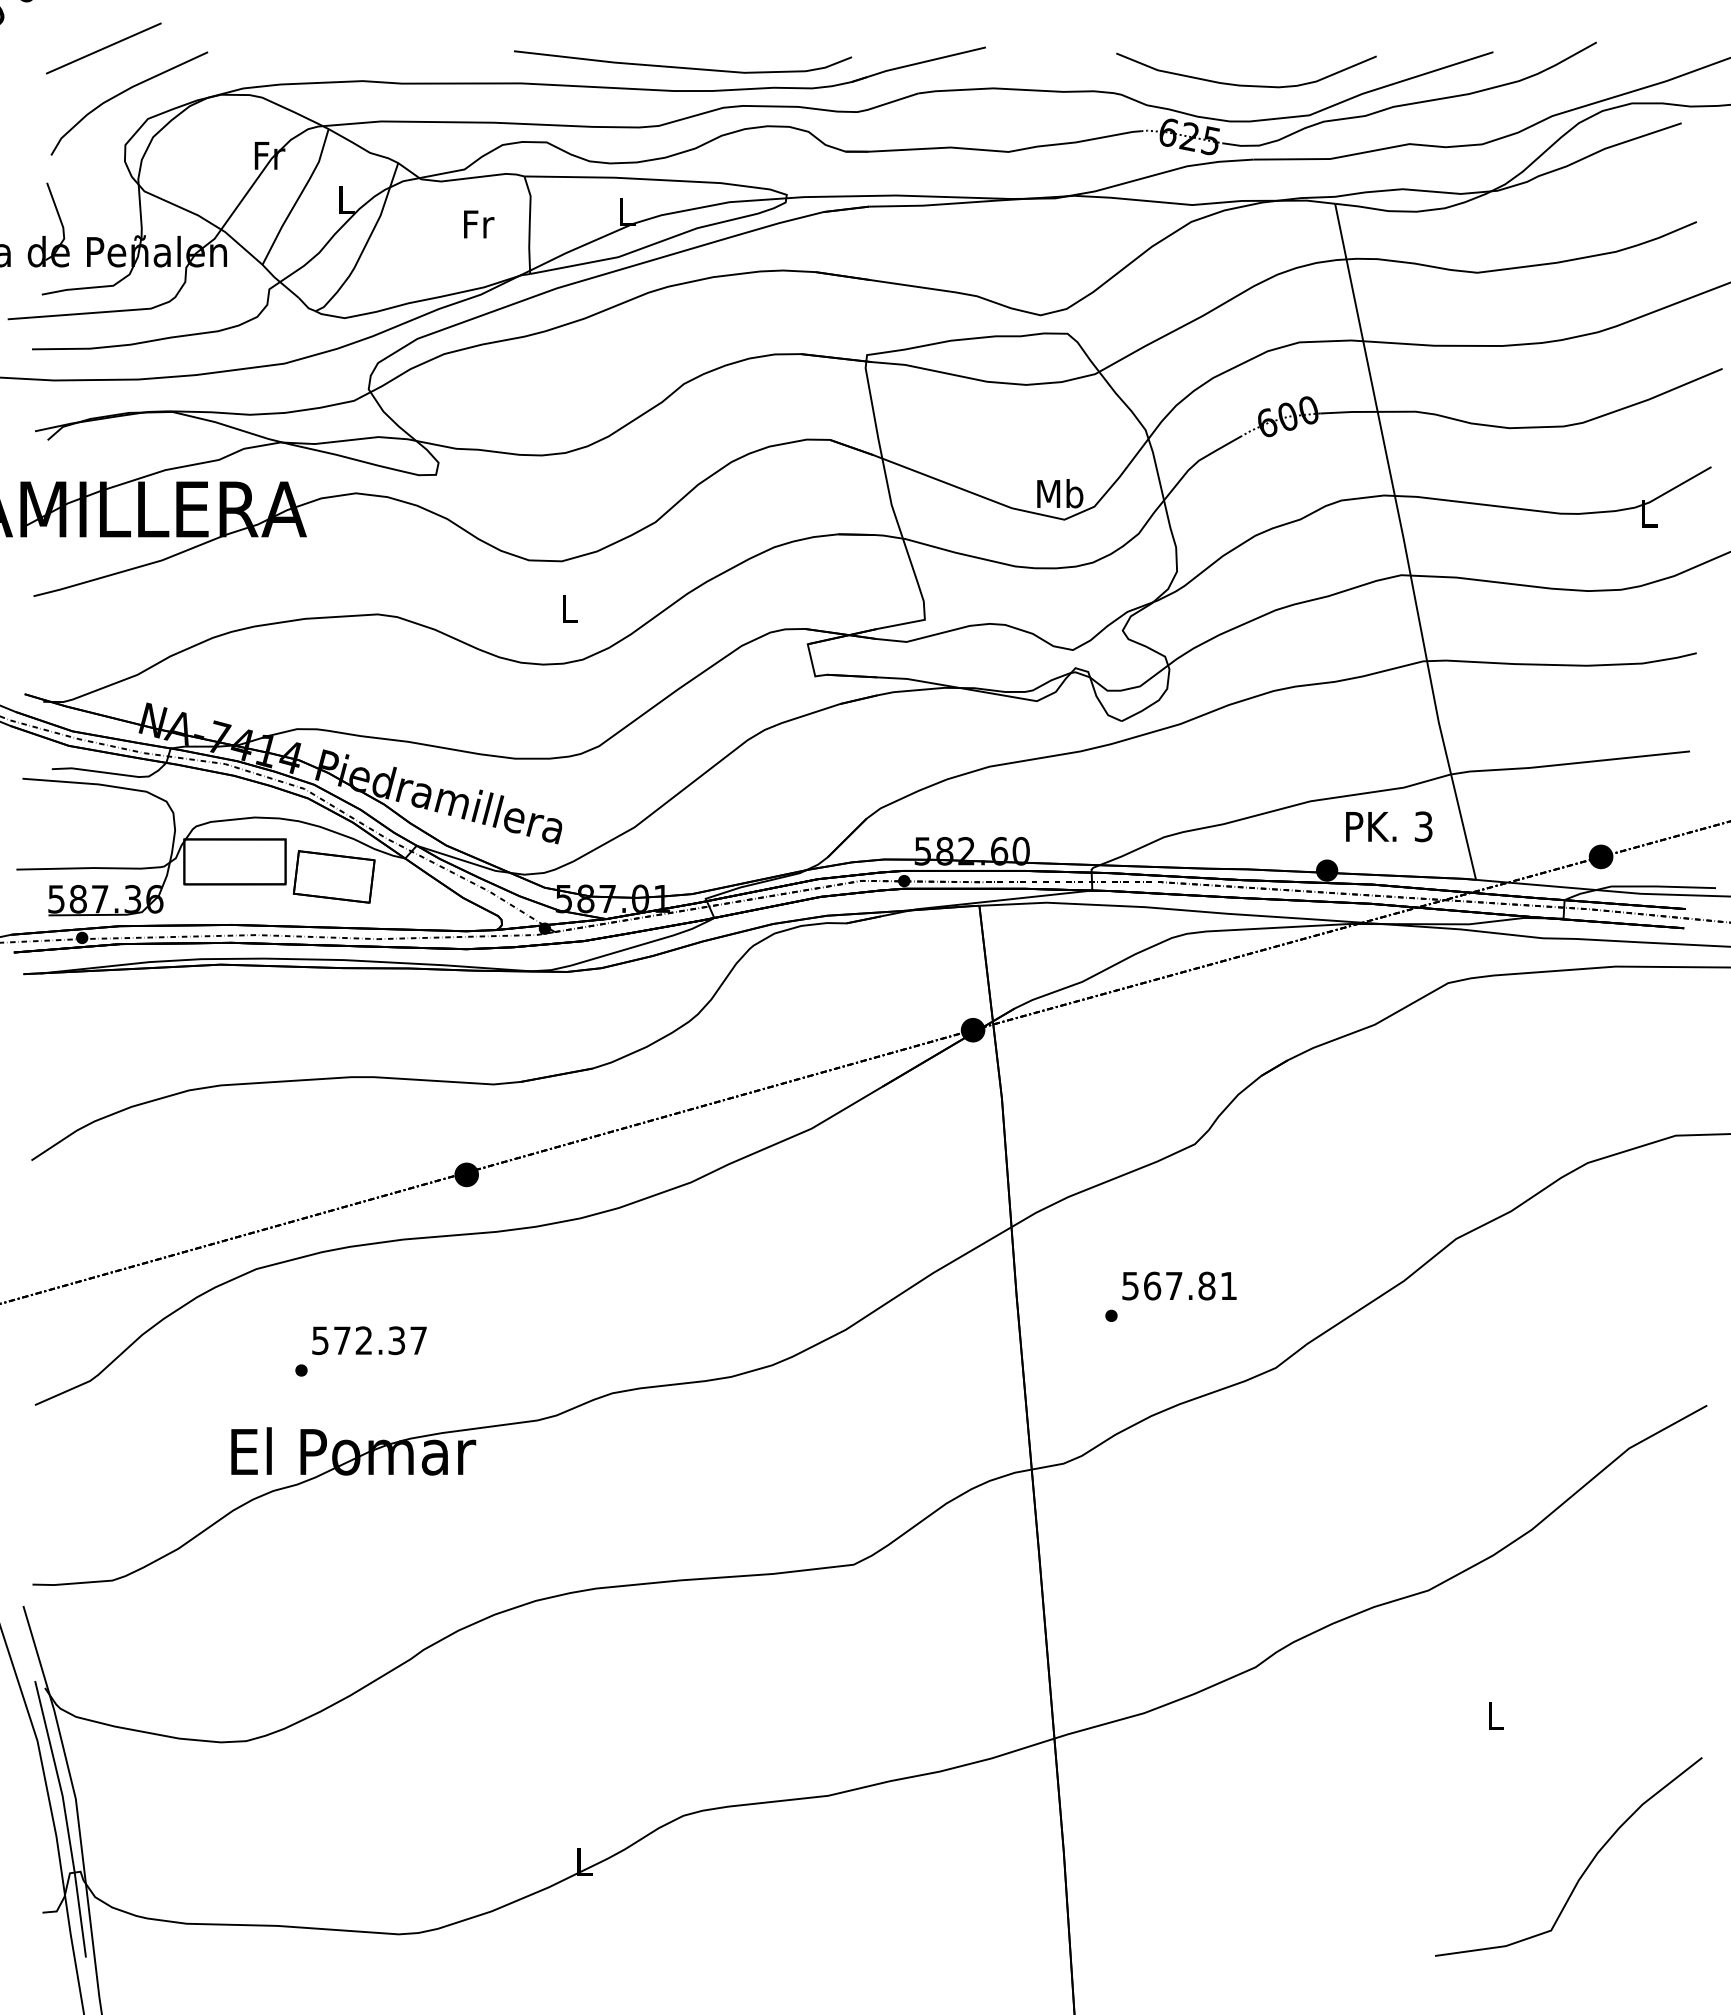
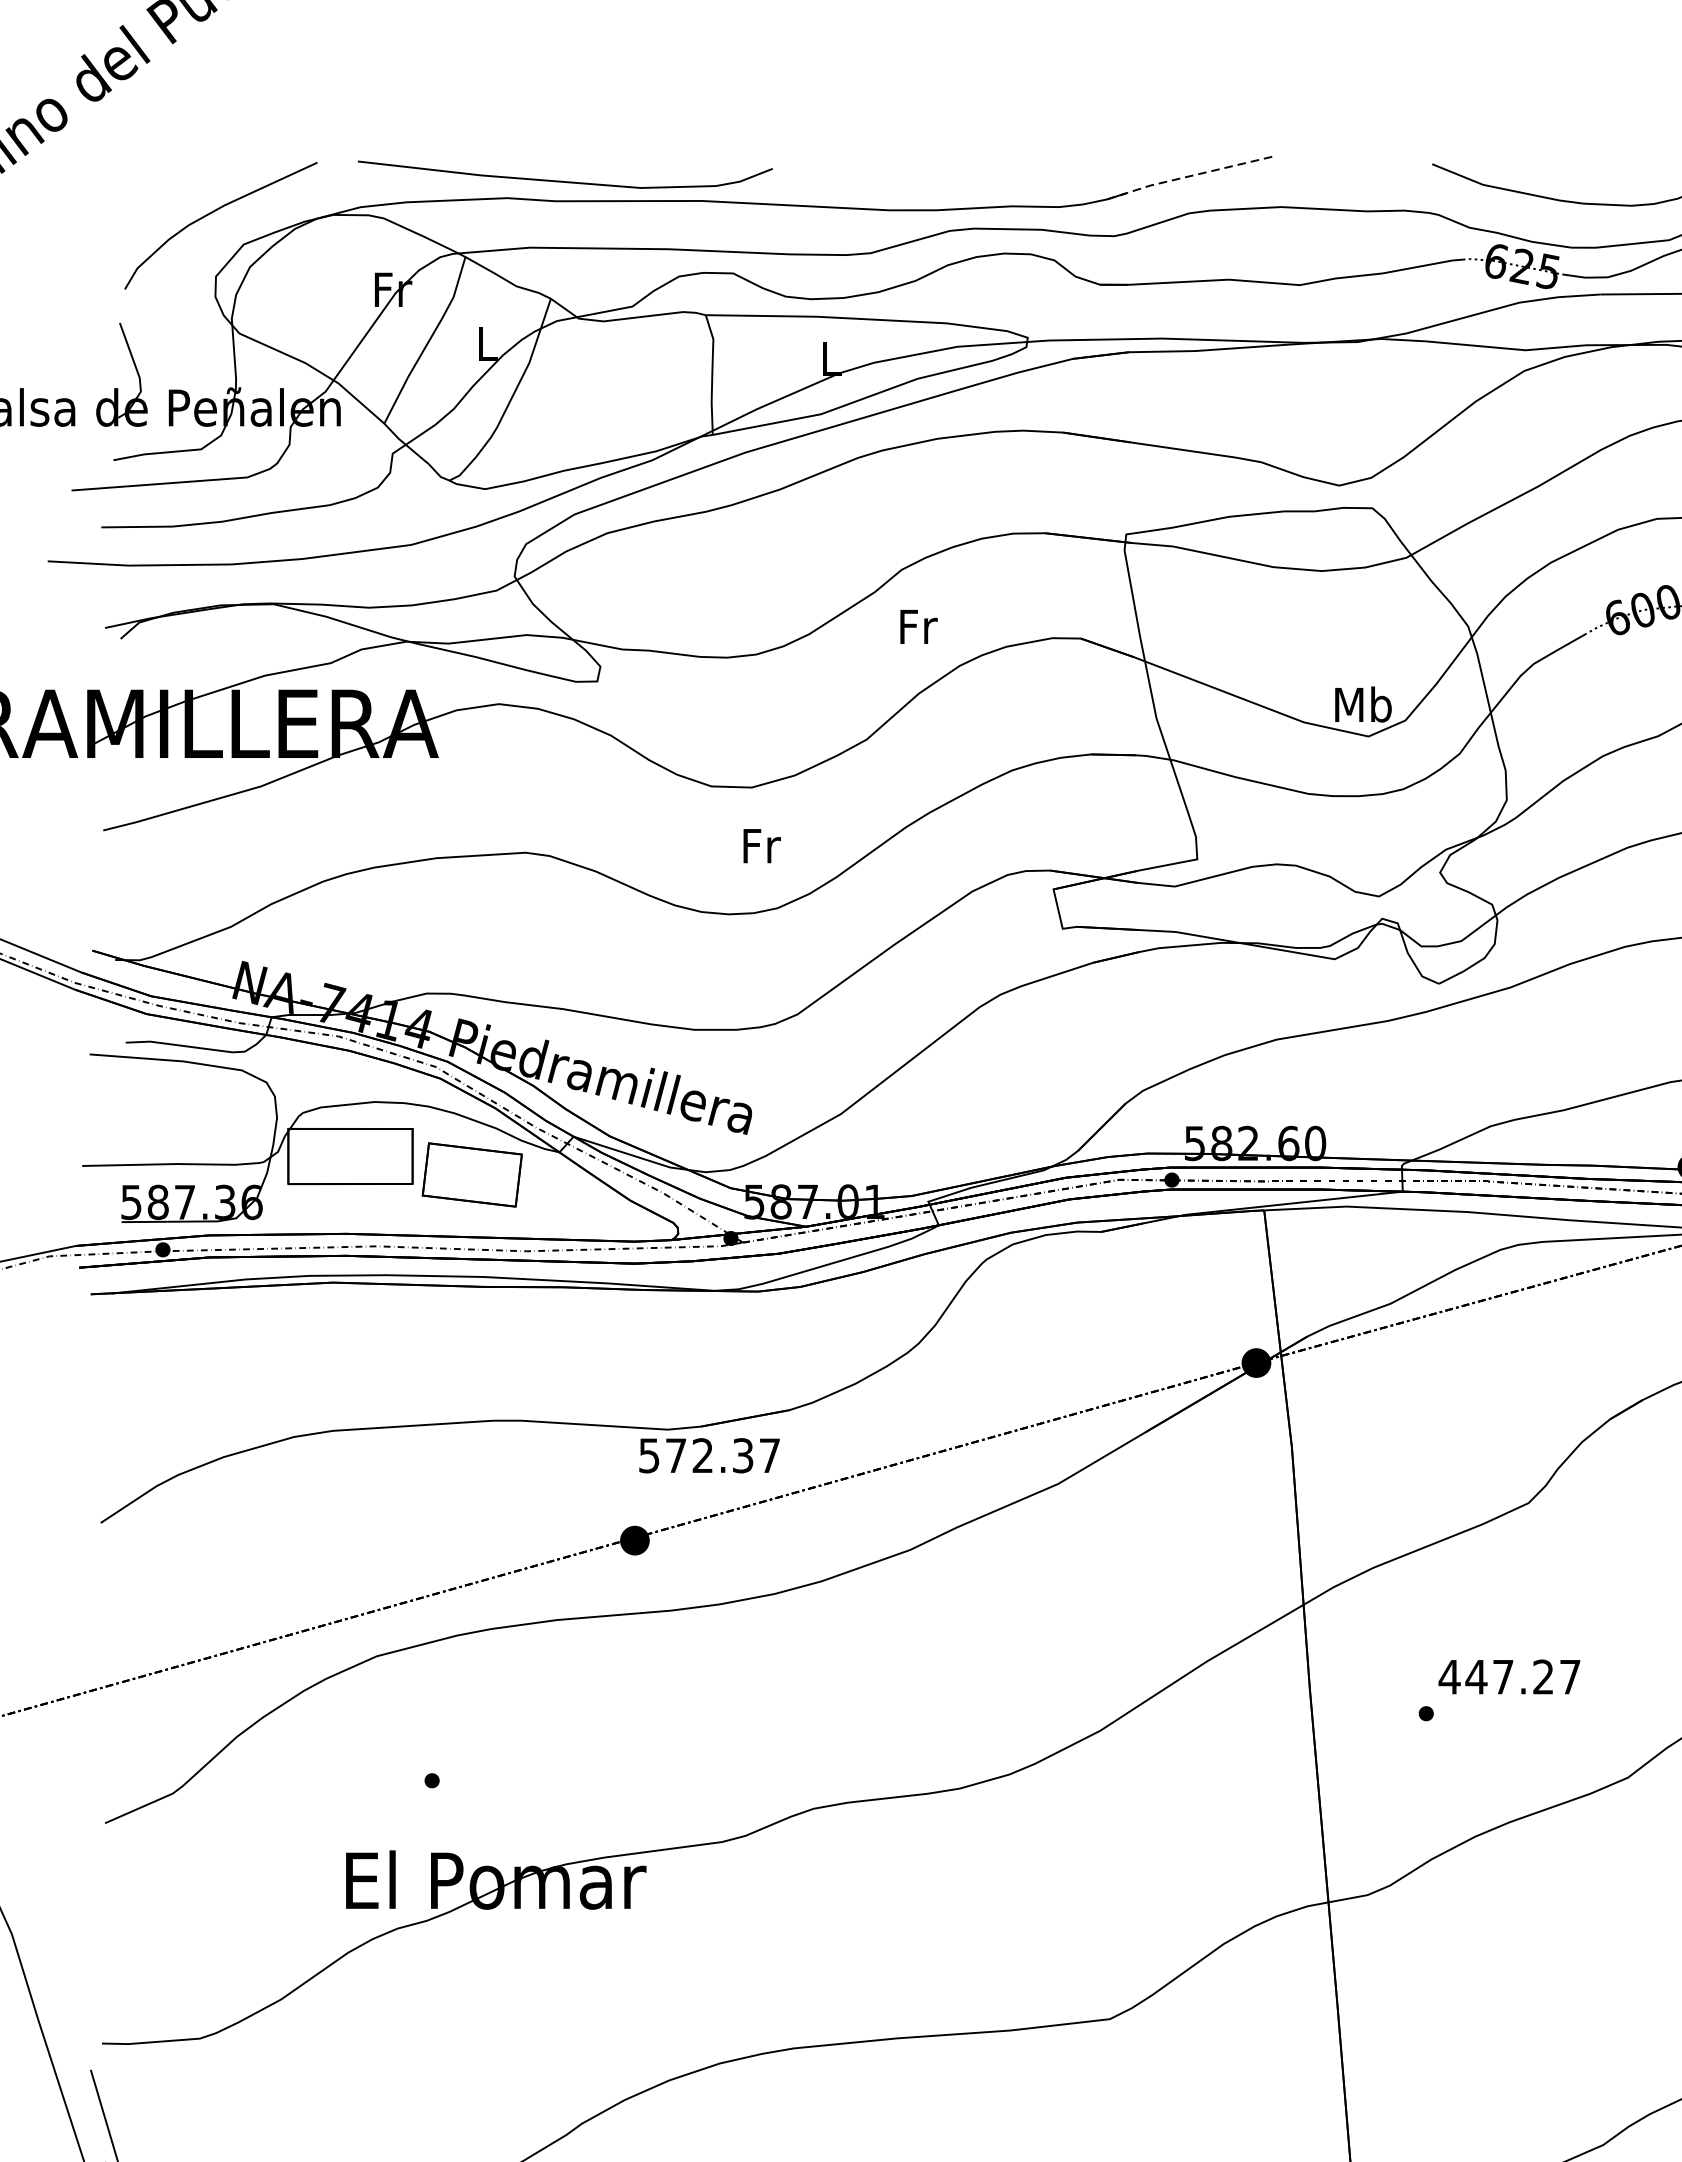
line: (103, 48) -> (189, 158), removed
line: (916, 63) -> (1186, 176), solid -> dashed
curve: (680, 66) -> (562, 180), moved
text: (479, 224) -> (919, 626), moved
text: (570, 608) -> (762, 845), L -> Fr
text: (1178, 1285) -> (1508, 1676), 567.81 -> 447.27
text: (369, 1340) -> (709, 1455), moved

